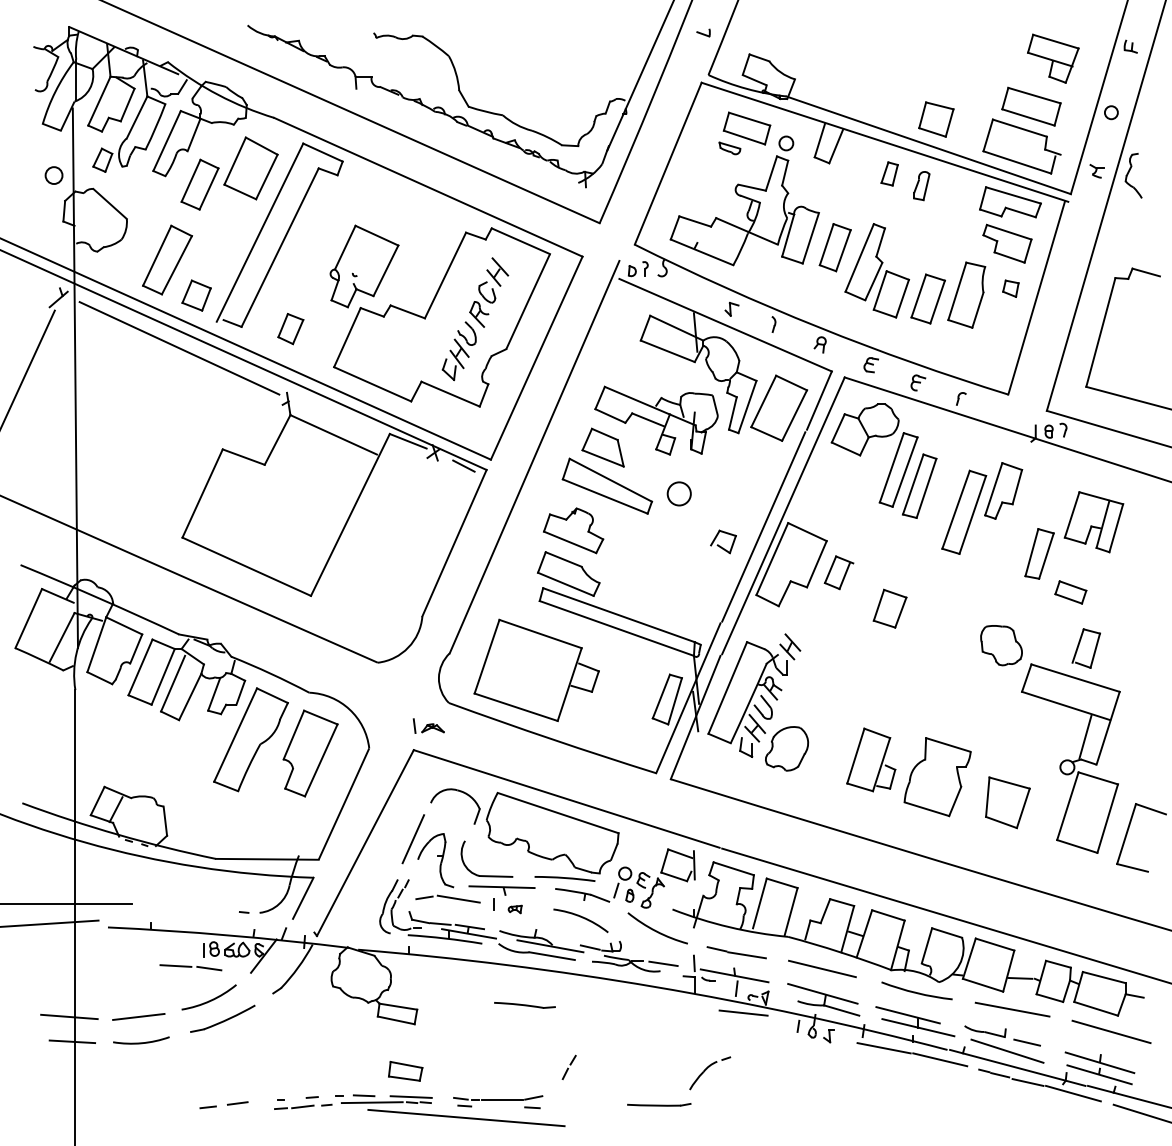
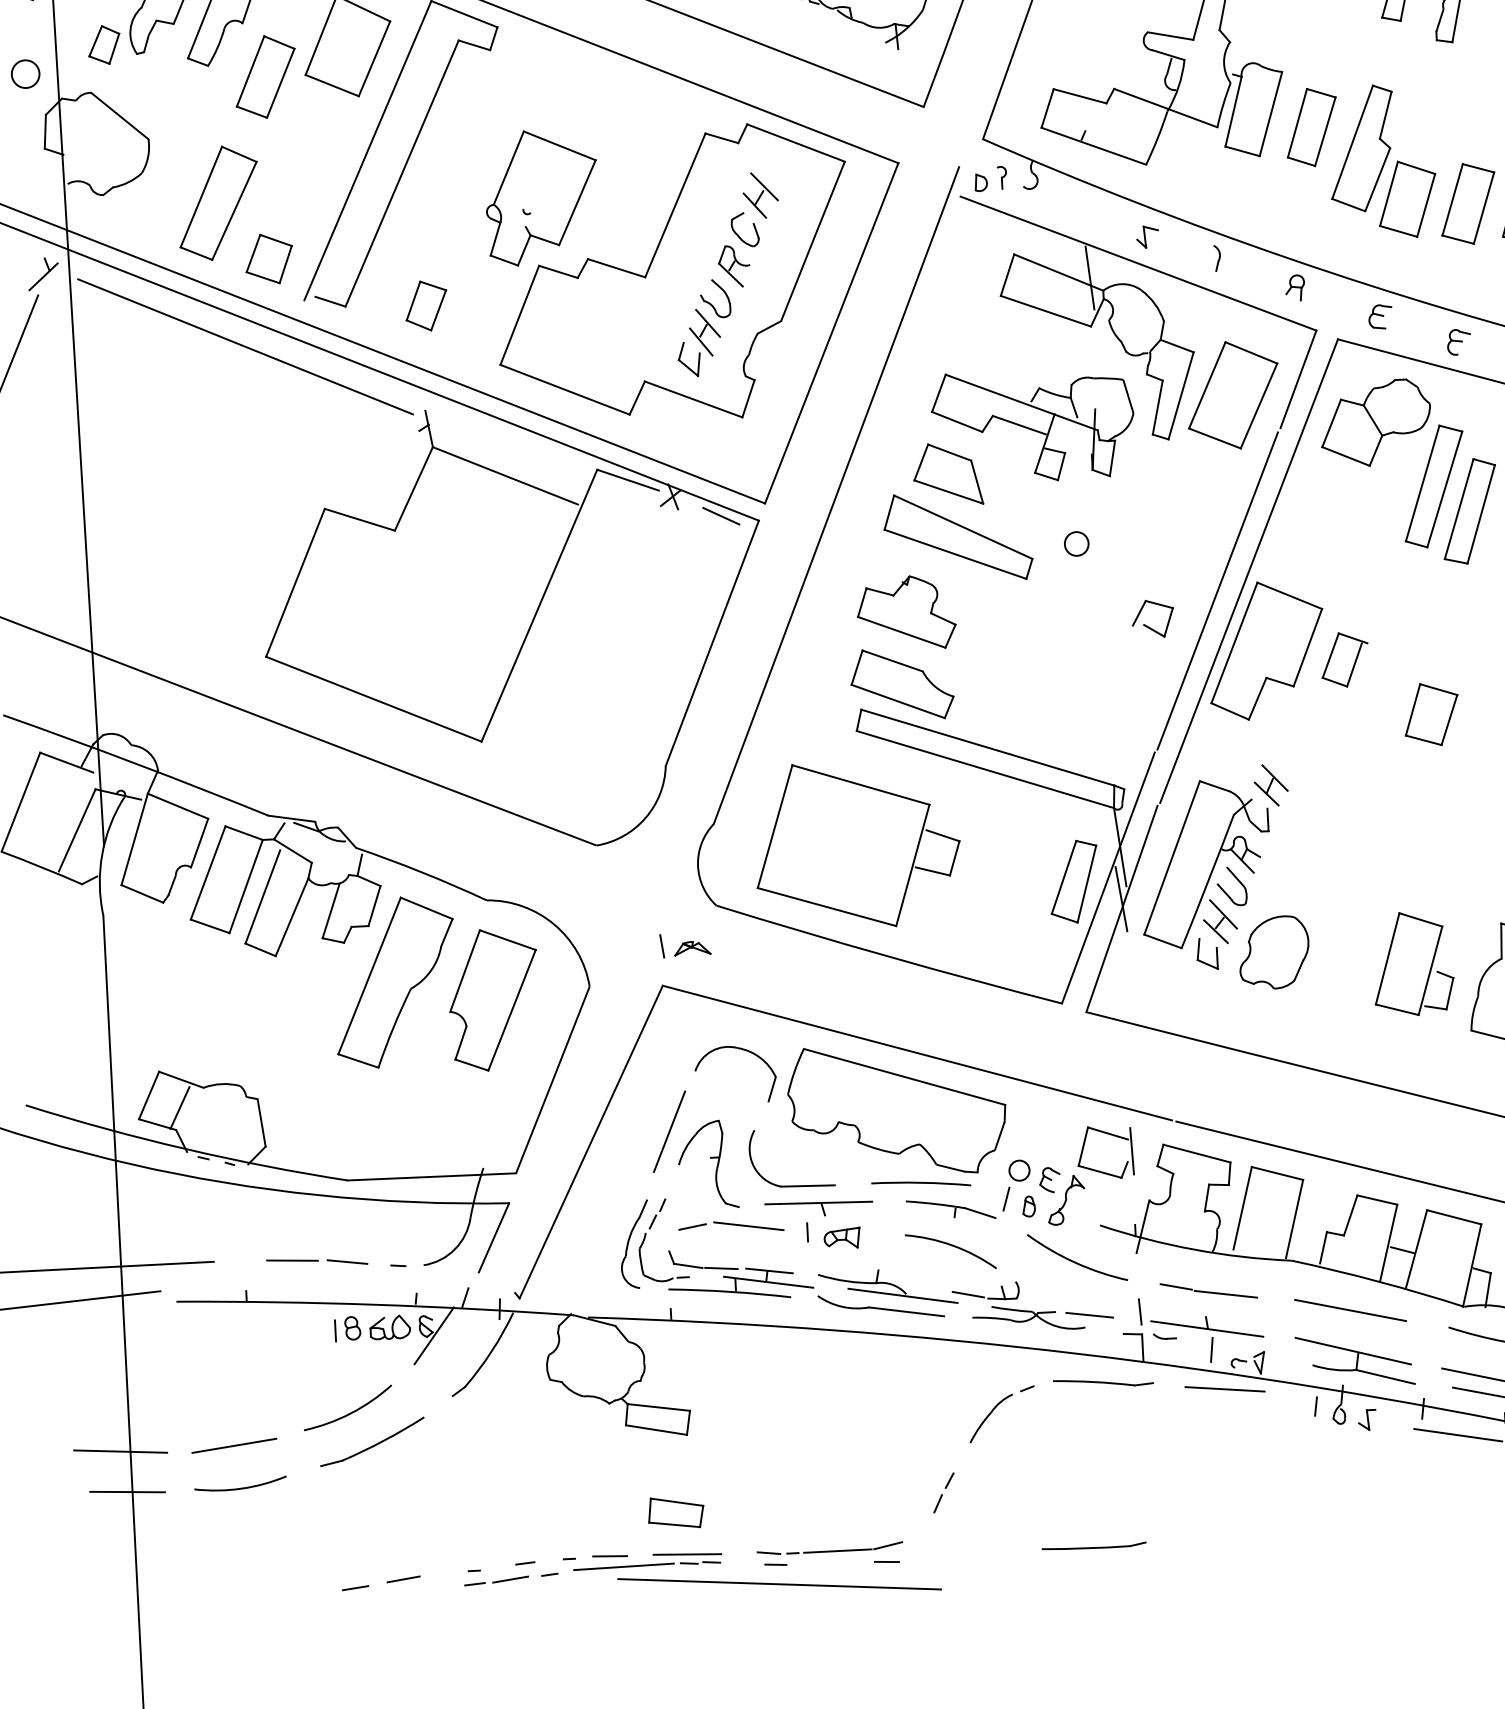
circle: (679, 493) -> (1076, 543), size x0.62
part: (514, 909) -> (841, 1238), size x1.67
part: (190, 967) -> (316, 1261), moved
part: (524, 1005) -> (1103, 1383), moved
part: (710, 1073) -> (1002, 1414), moved

